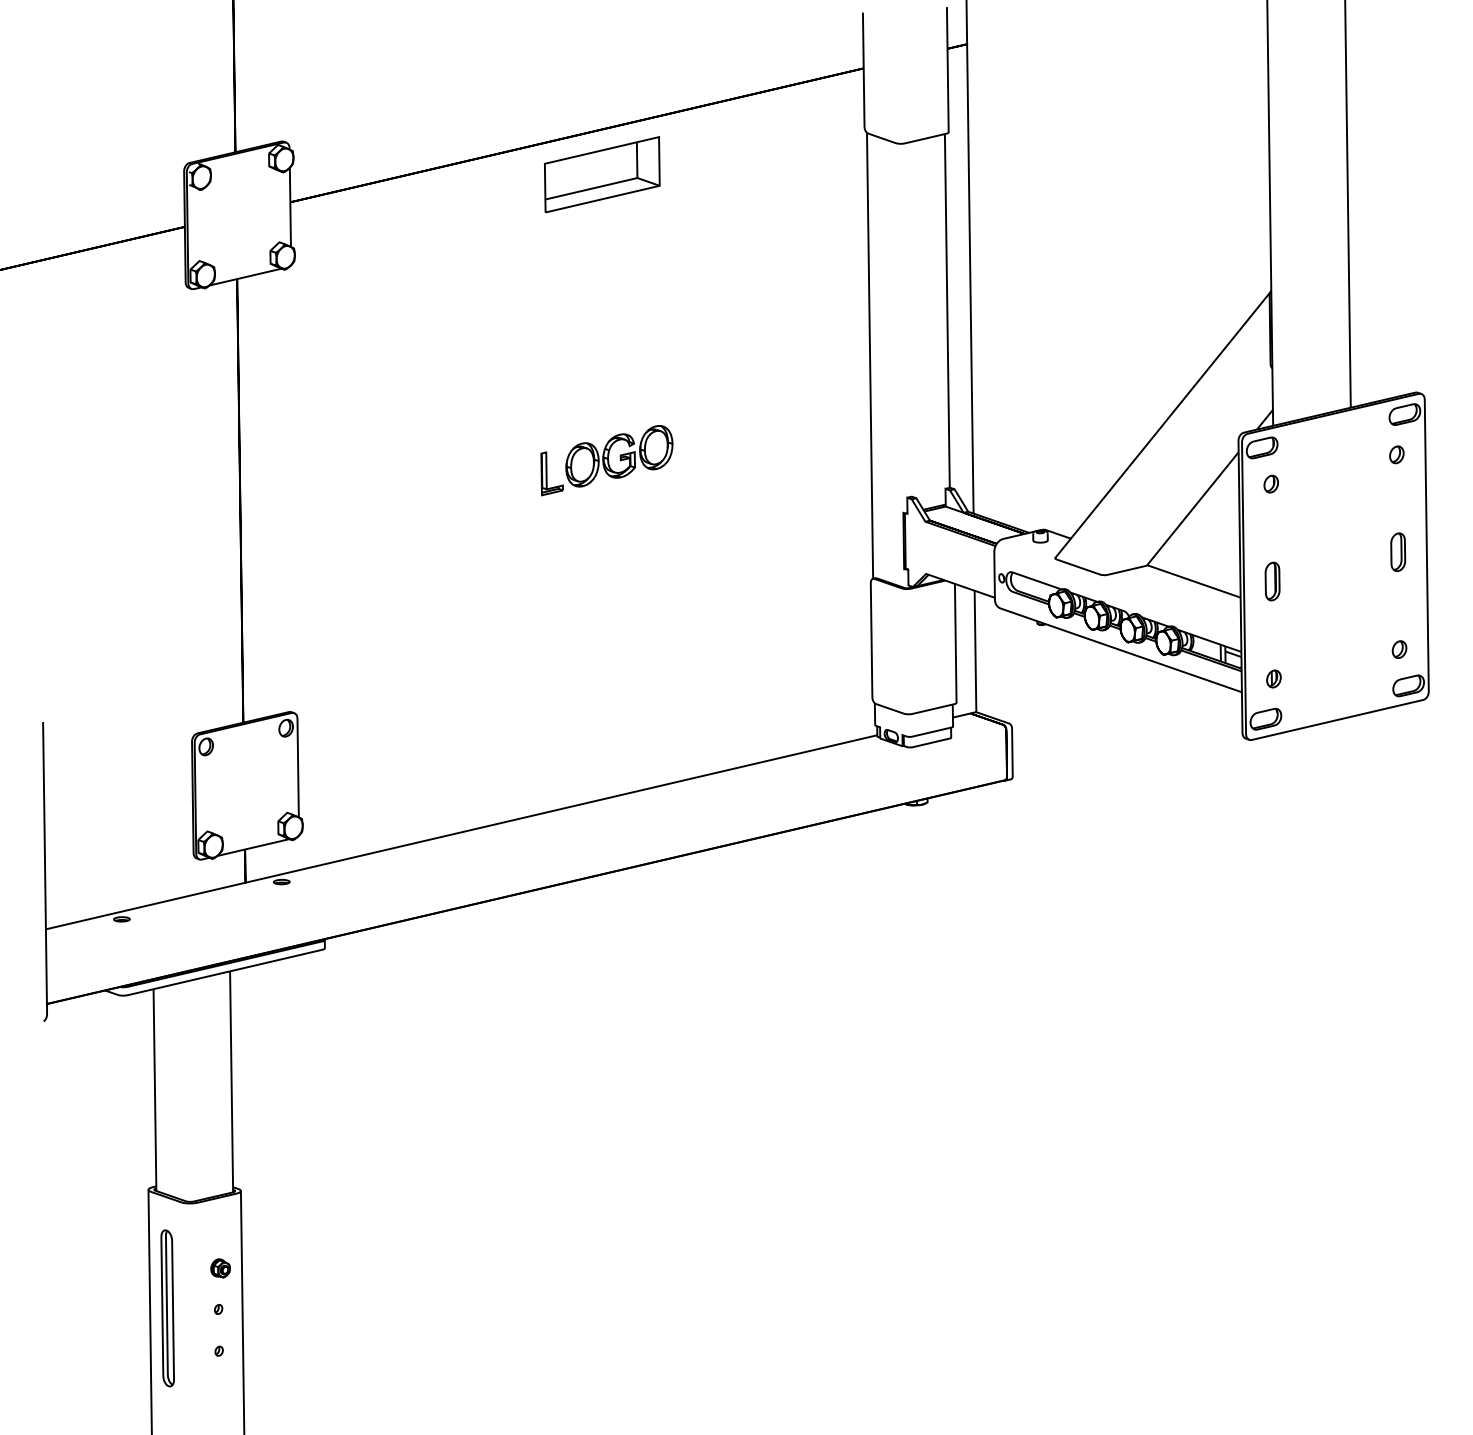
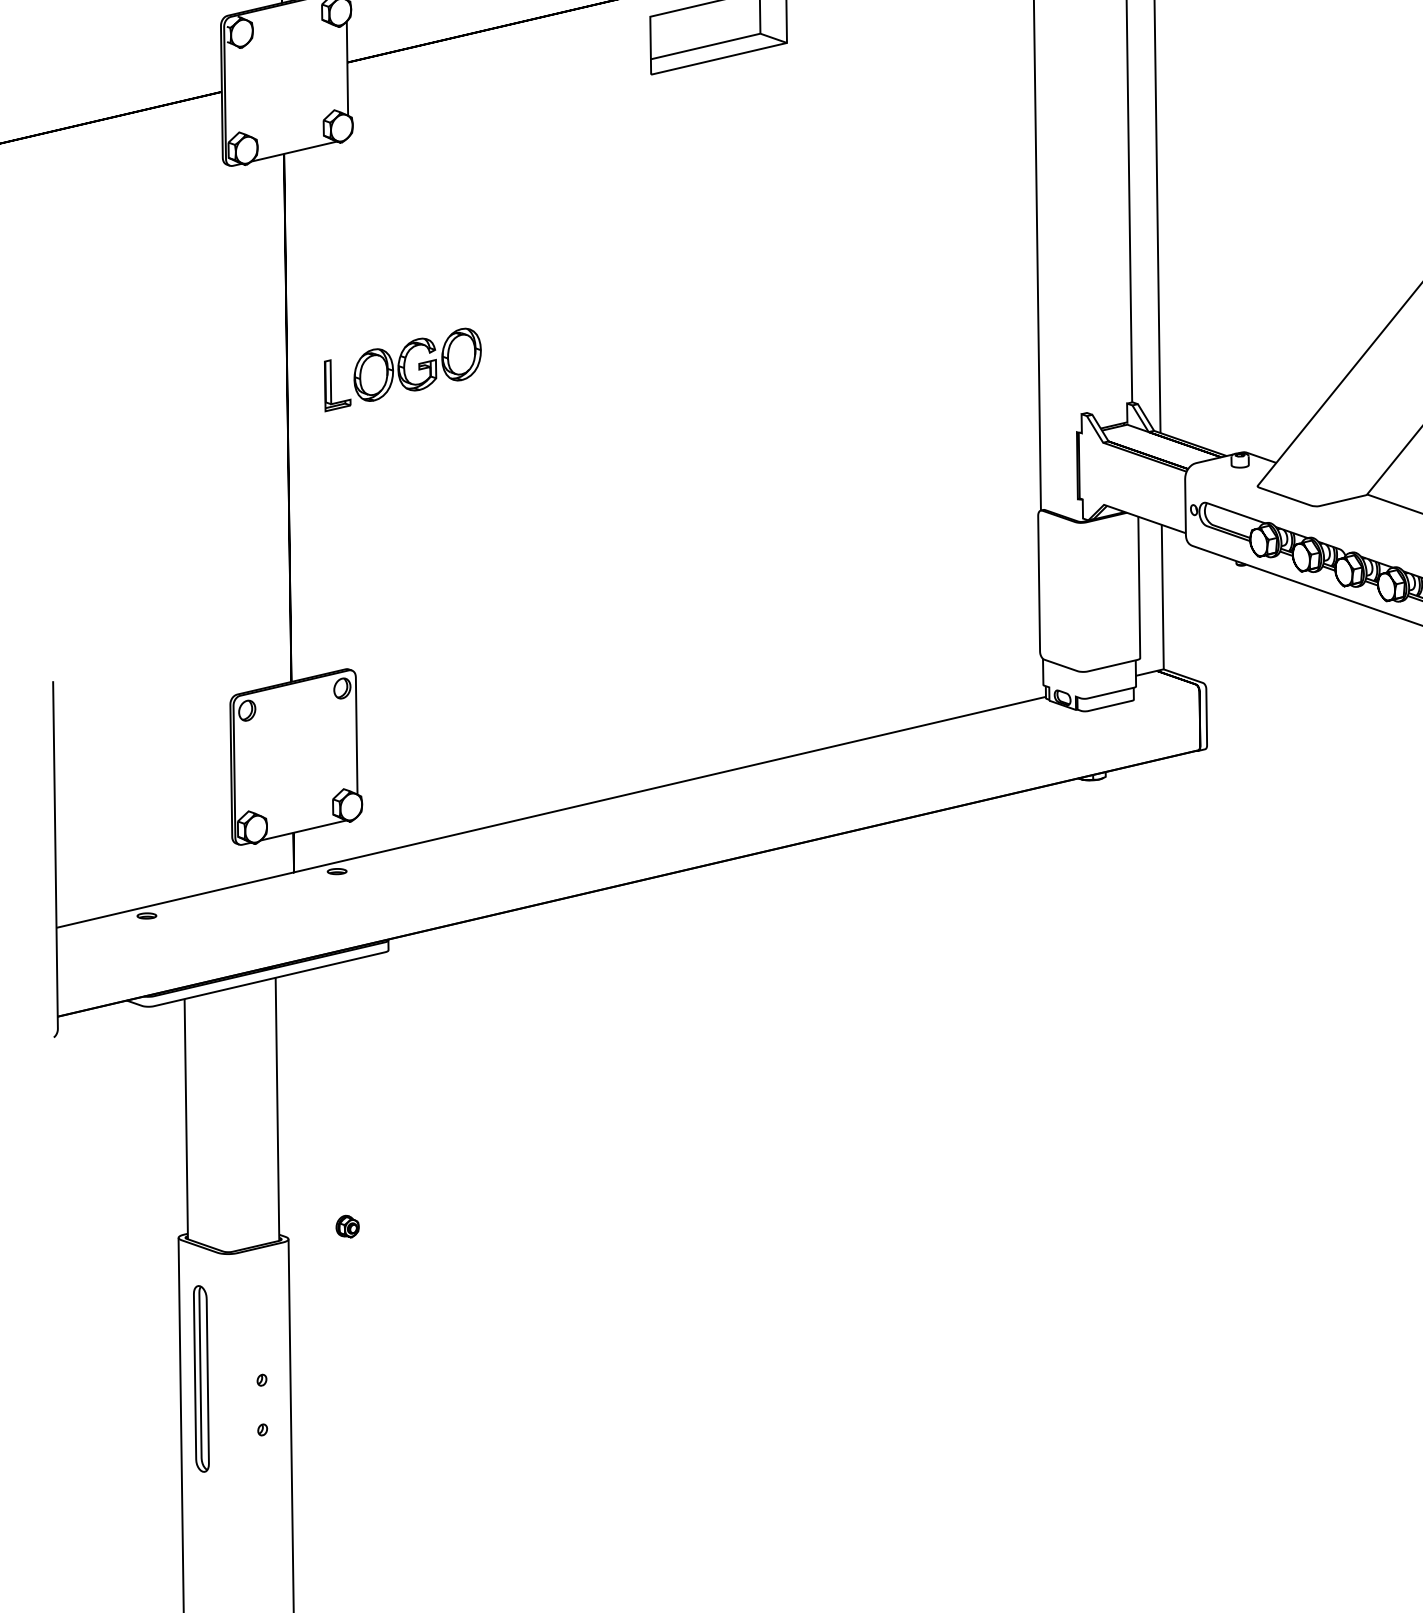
part: (606, 460) -> (402, 369), moved
part: (220, 1268) -> (347, 1226), moved

